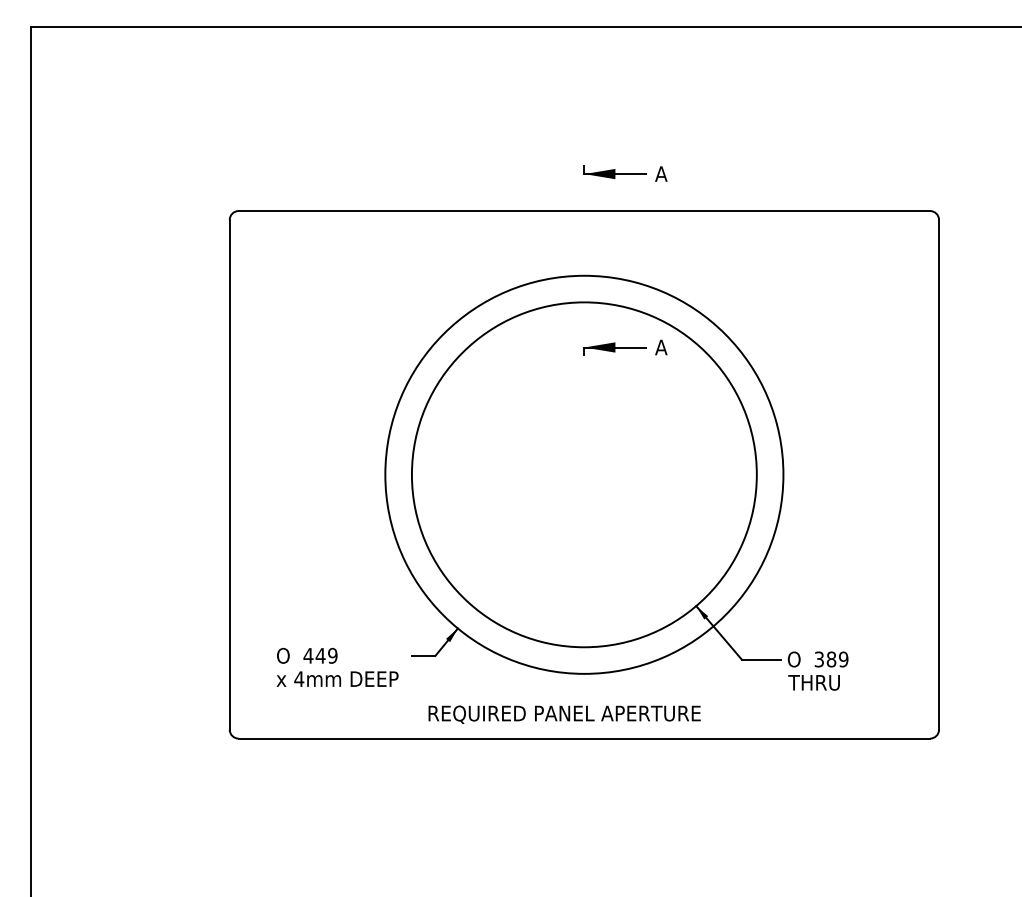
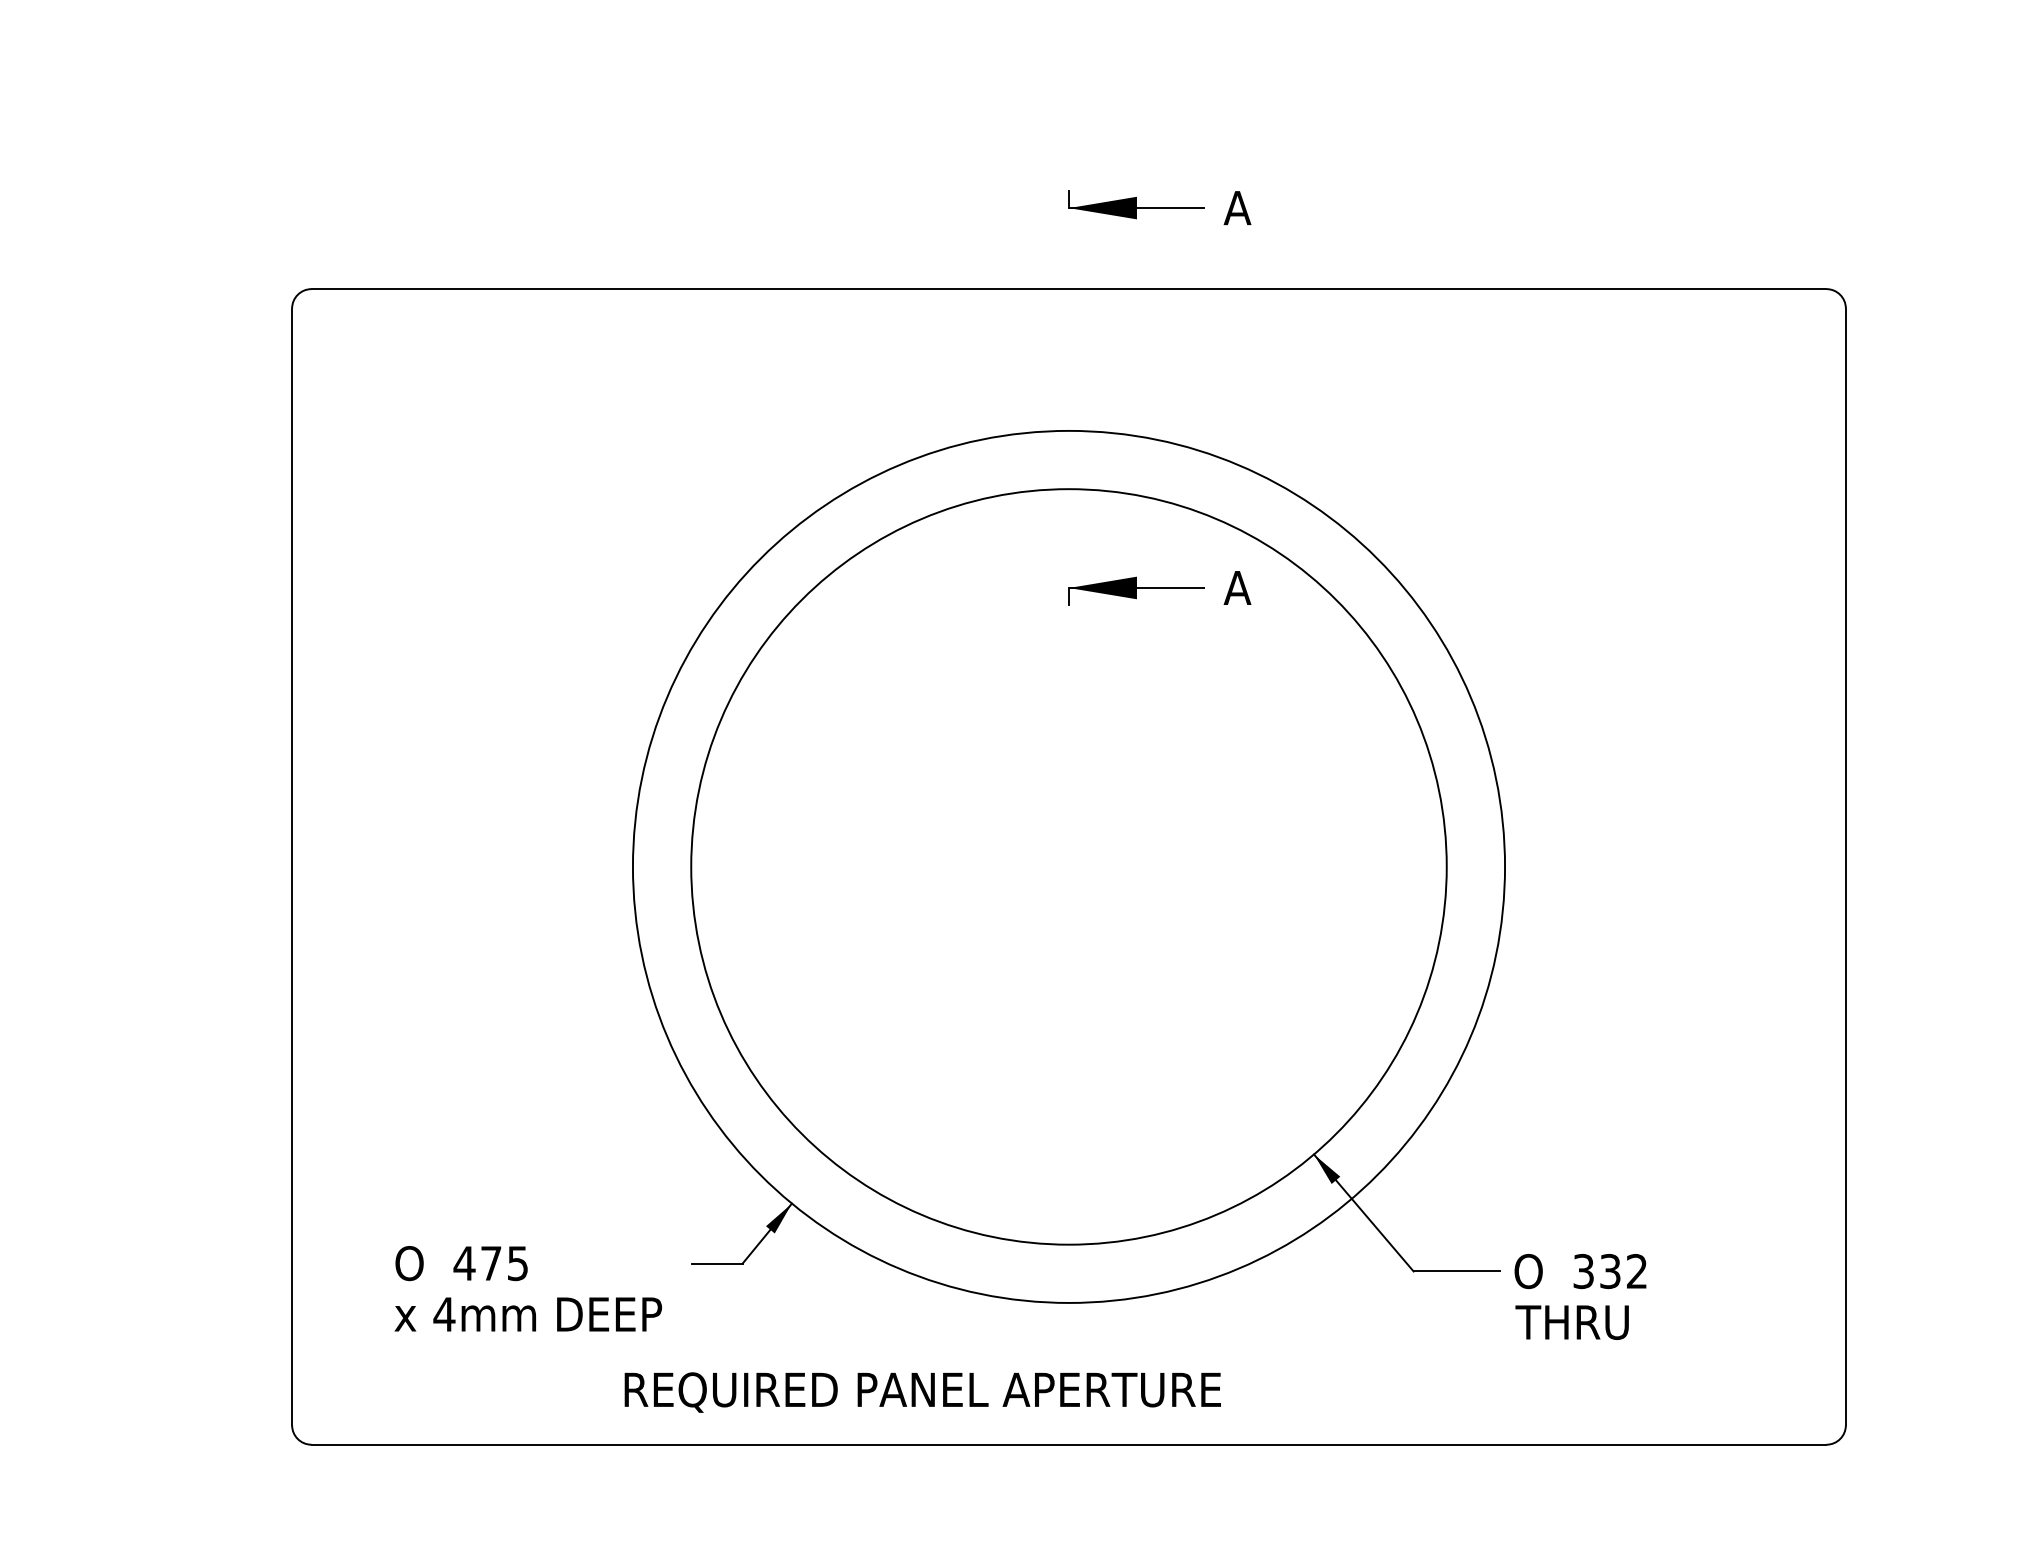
text: (326, 655) -> (504, 1262), 449 -> 475
text: (837, 659) -> (1623, 1271), 389 -> 332
text: (564, 714) -> (922, 1391), moved

